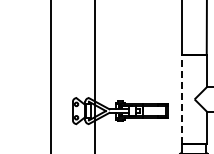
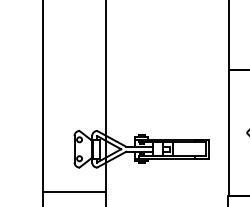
line: (182, 99) -> (229, 132), dashed -> solid
line: (72, 141) -> (73, 192), added

